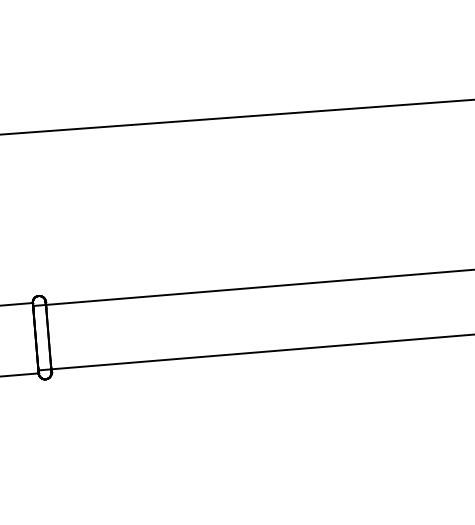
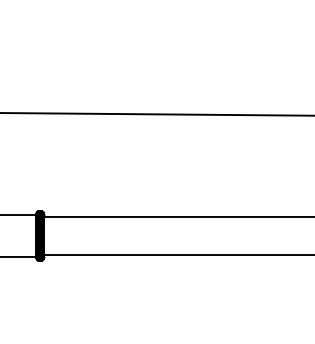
fill: (42, 336) -> (40, 235), added

